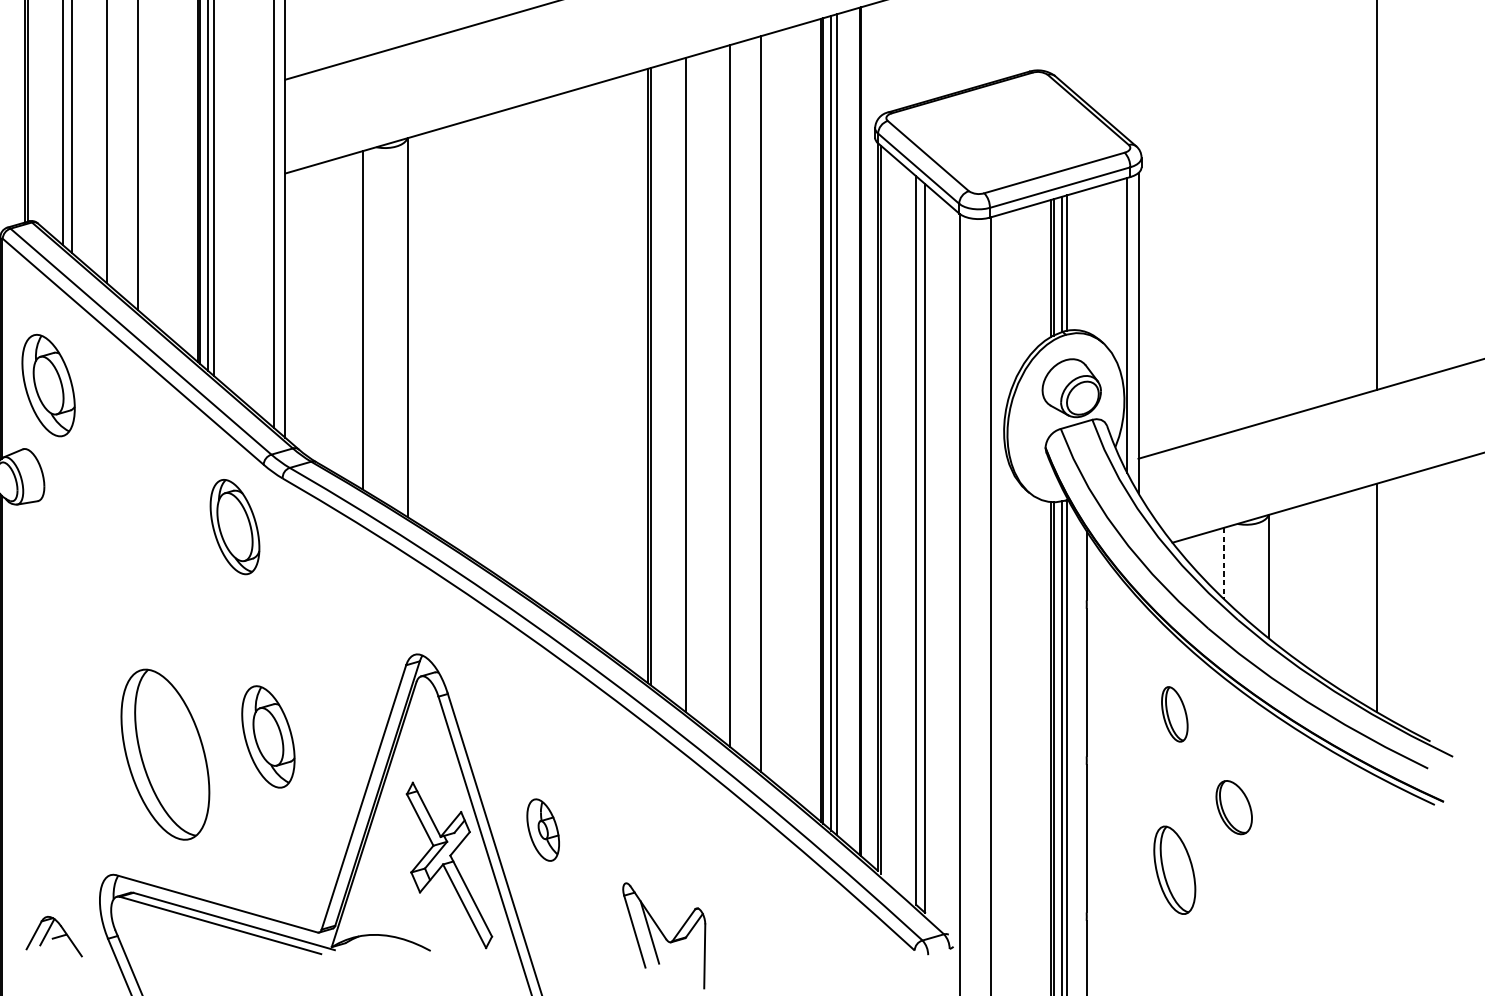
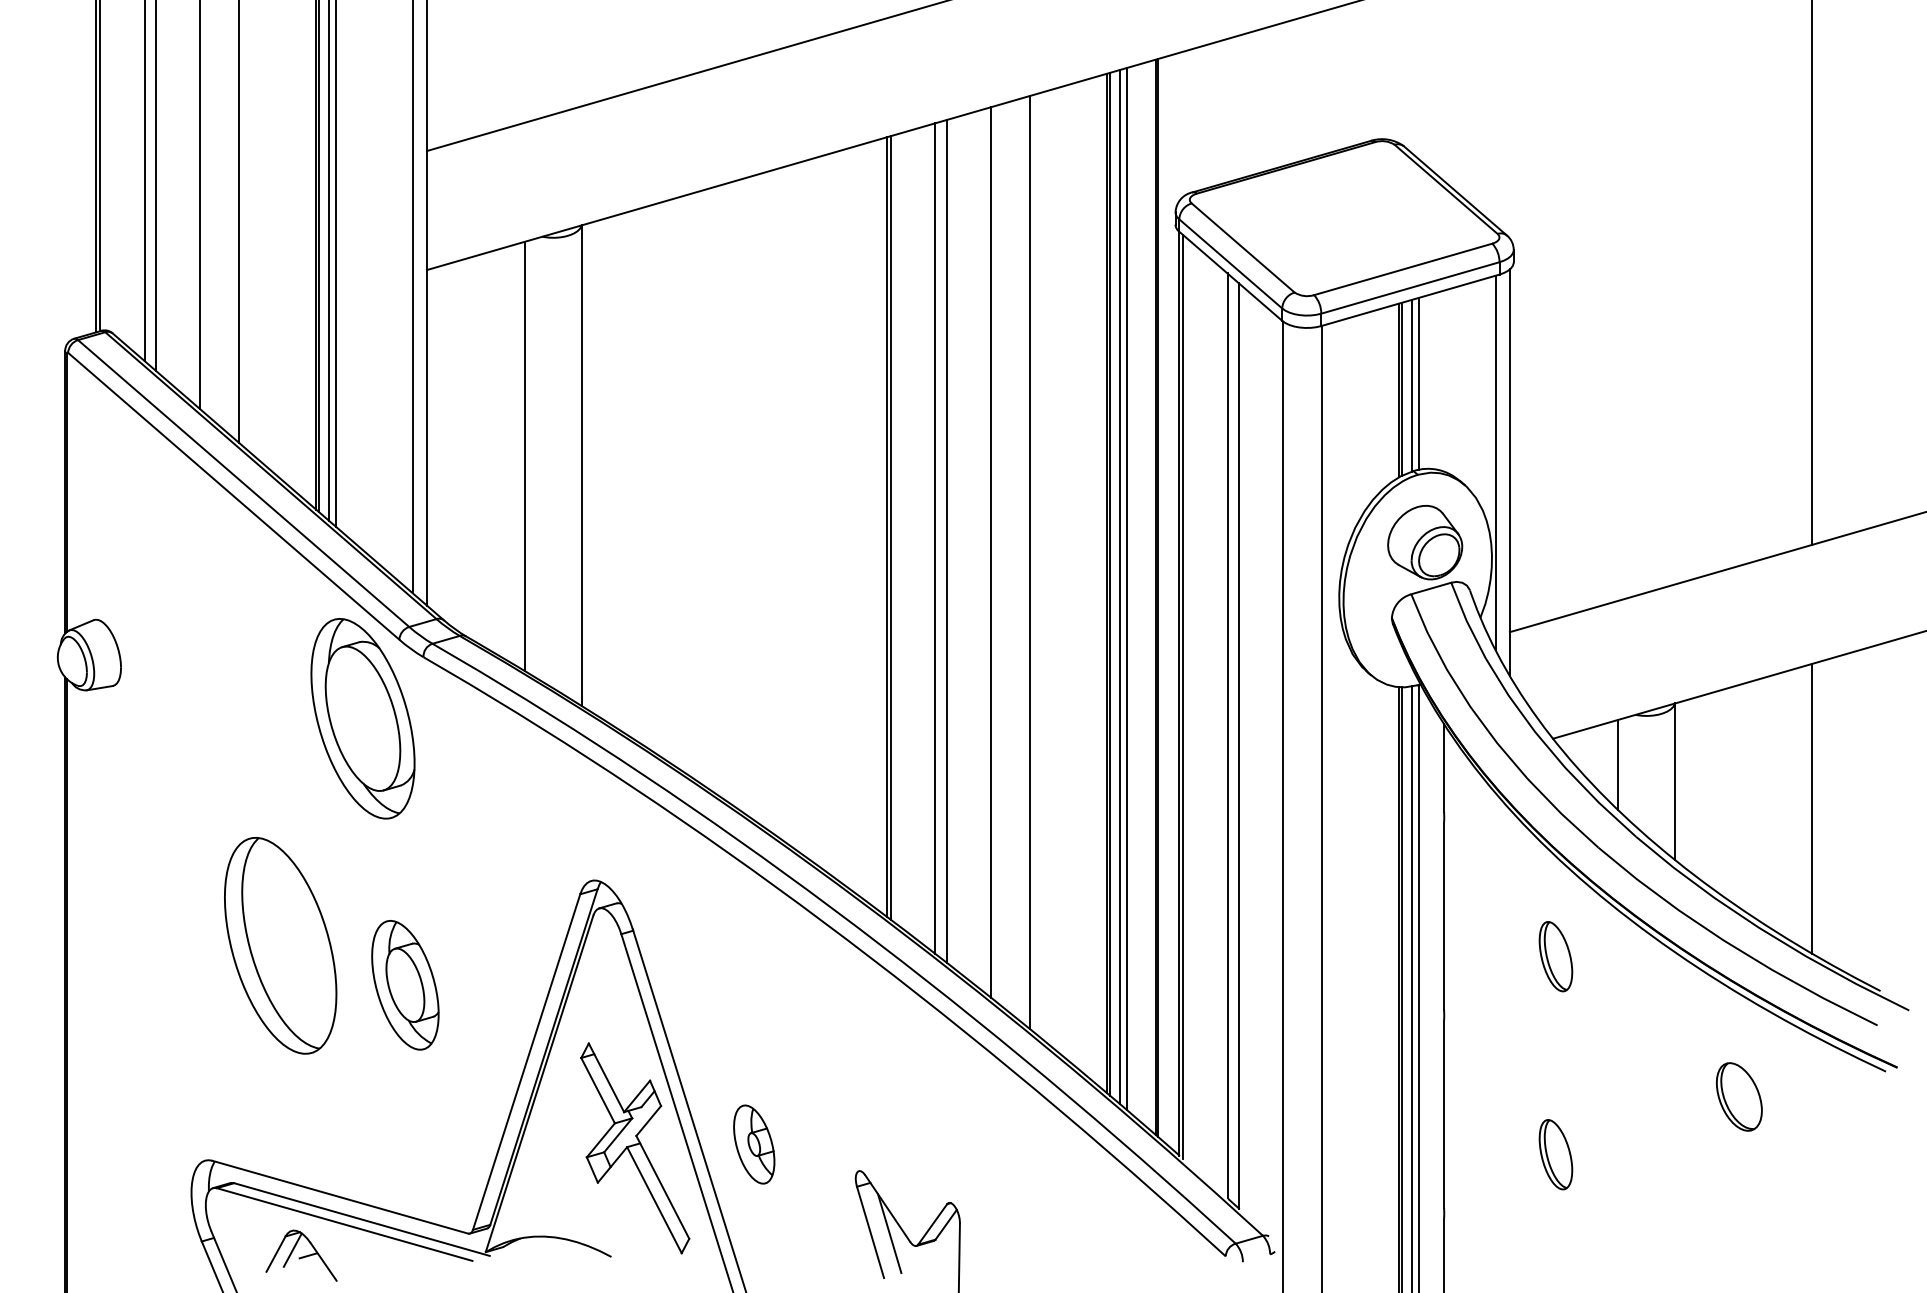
part: (48, 384) -> (126, 538), removed
line: (694, 386) -> (946, 540), added
part: (234, 526) -> (362, 718), size x1.67
line: (1224, 563) -> (1618, 765), dashed -> solid
part: (165, 754) -> (280, 945), moved
part: (1233, 807) -> (1738, 1096), moved
part: (543, 830) -> (754, 1144), moved
part: (1174, 870) -> (1555, 1154), size x0.62
part: (54, 936) -> (301, 1255), moved

